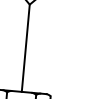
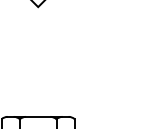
line: (26, 47) -> (38, 61), removed

